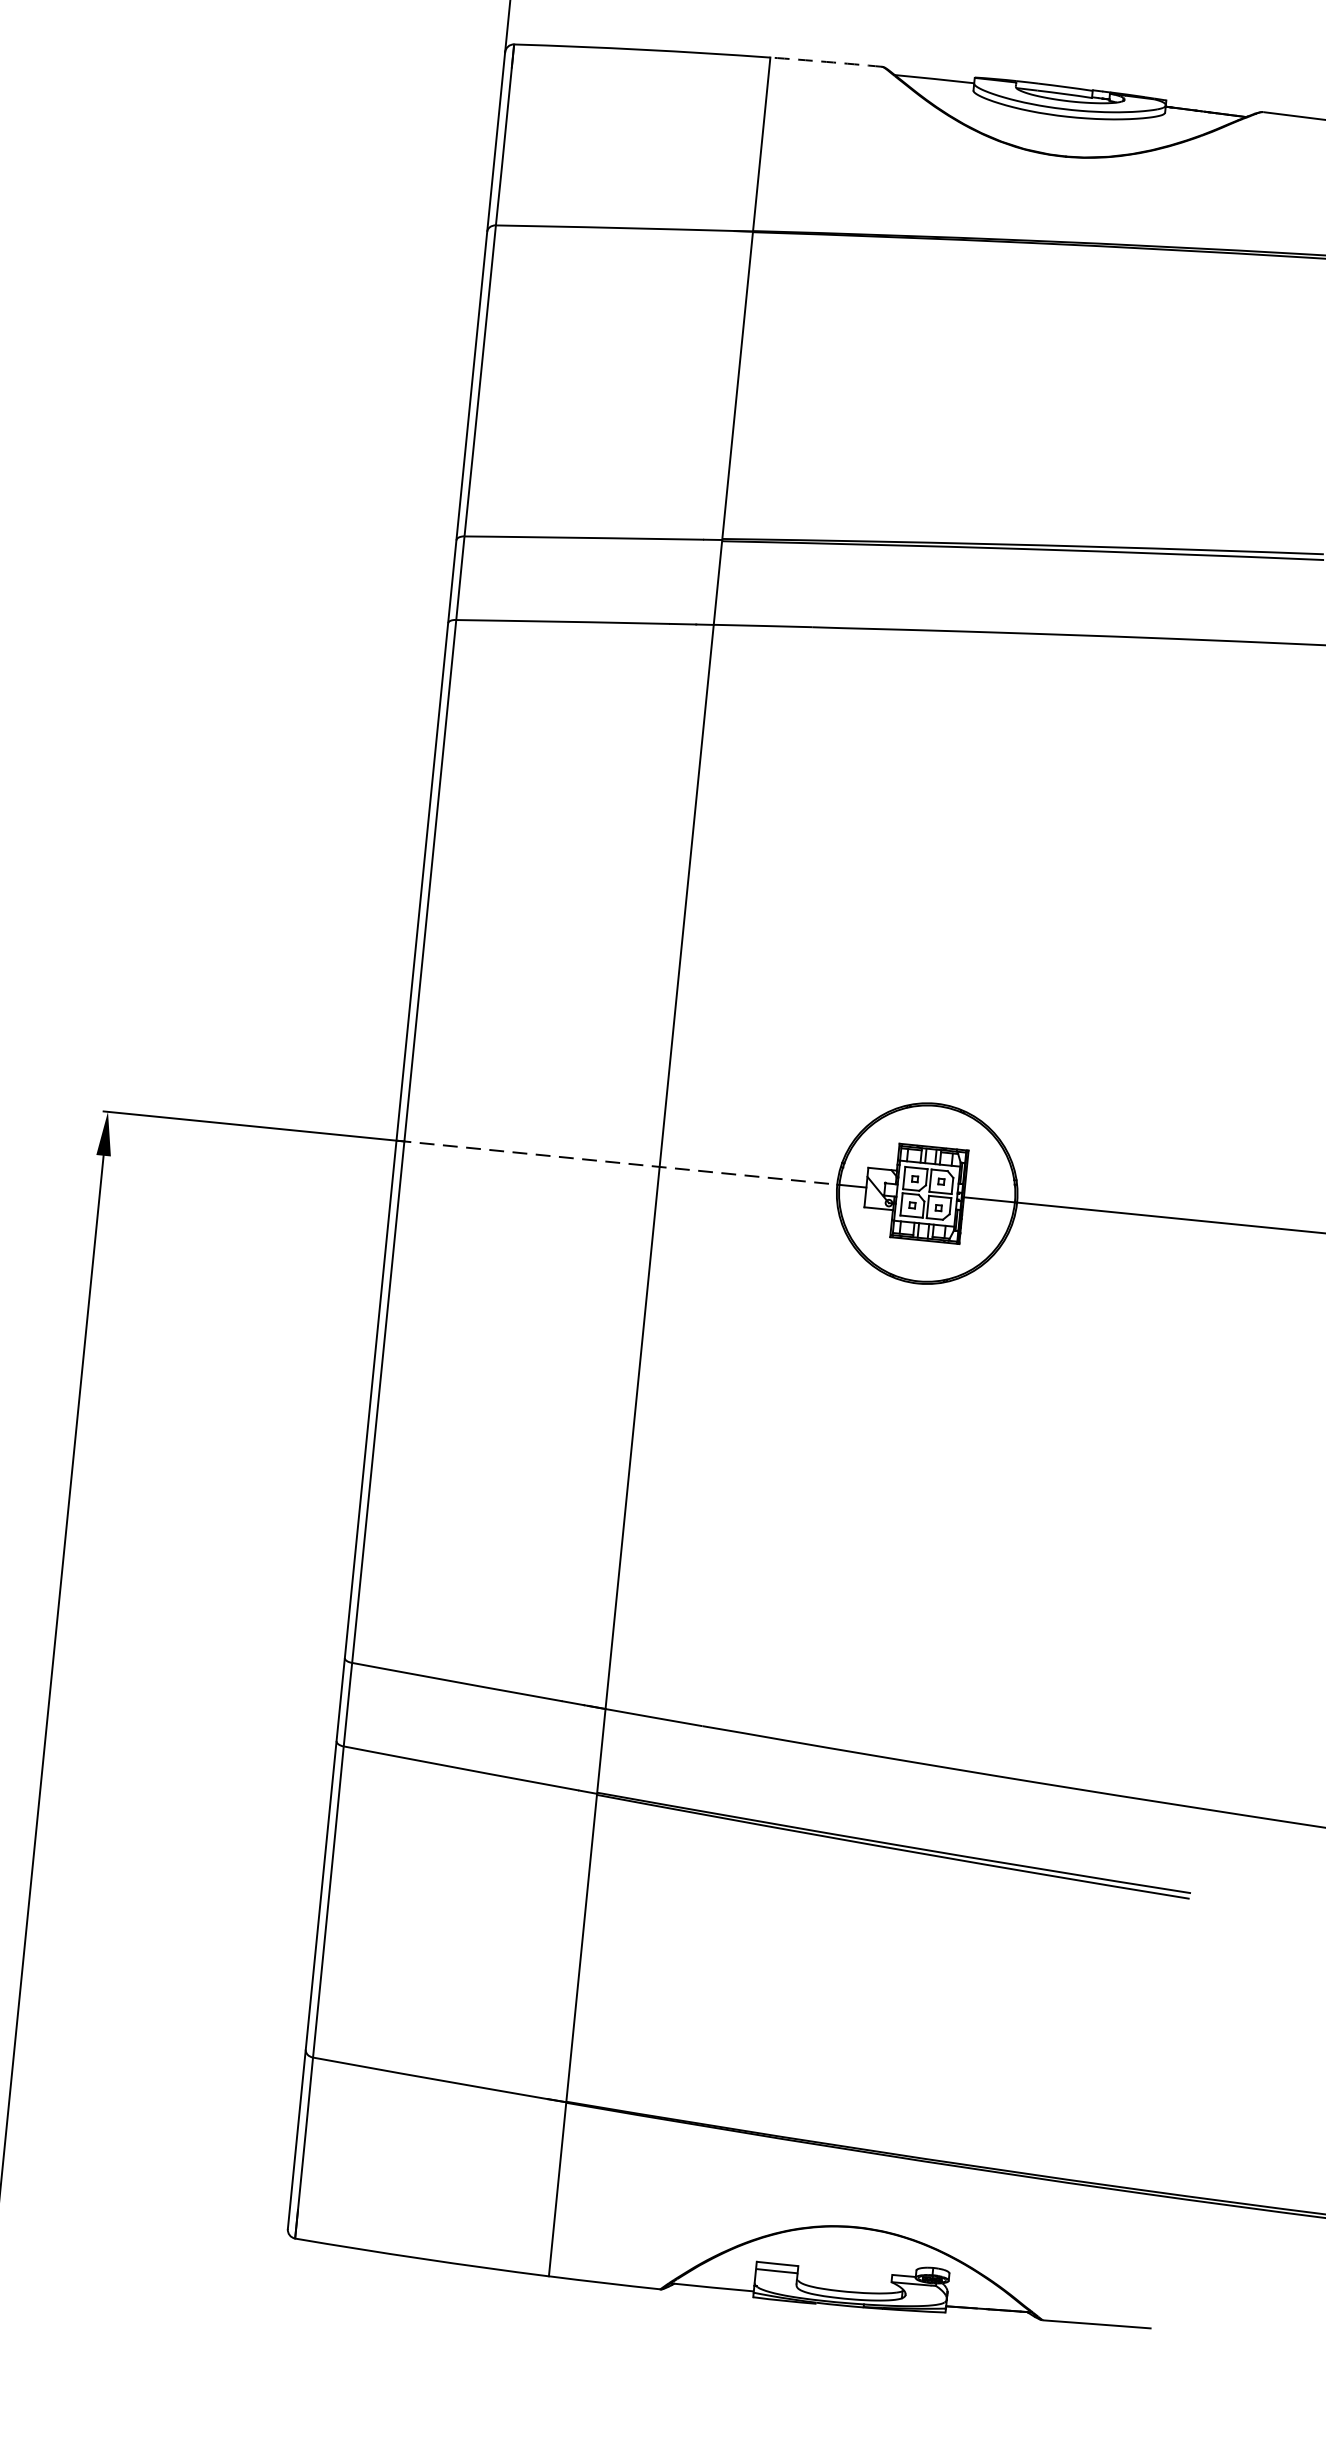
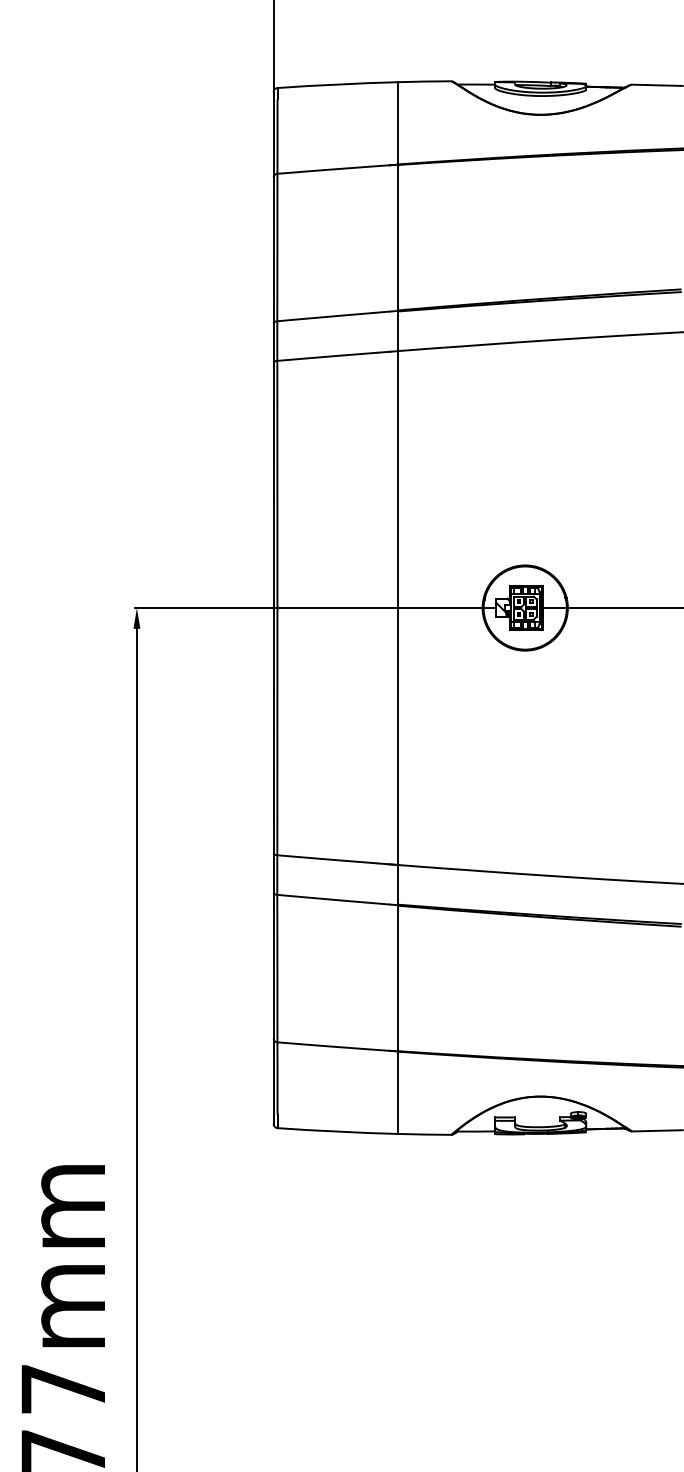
arc: (825, 61) -> (424, 81), dashed -> solid
line: (617, 1163) -> (378, 608), dashed -> solid

